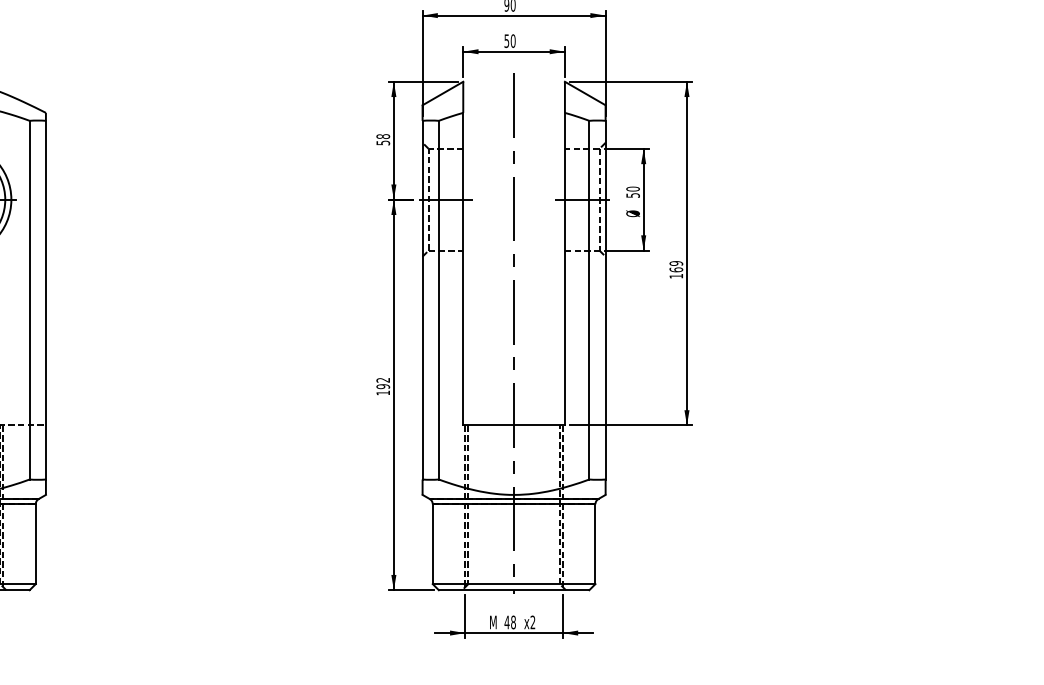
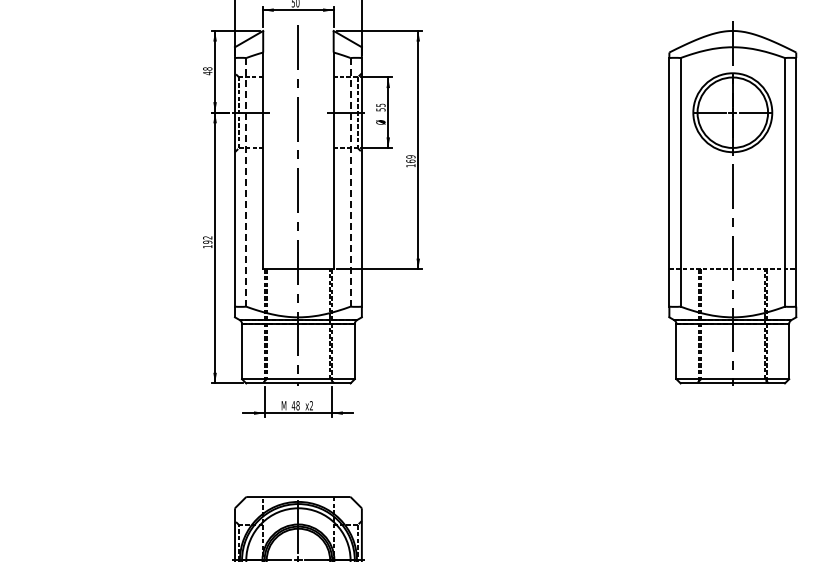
text: (382, 143) -> (207, 73), 58 -> 48
text: (632, 189) -> (380, 105), 50 -> 55
line: (589, 298) -> (350, 181), solid -> dashed
line: (439, 300) -> (246, 182), solid -> dashed

